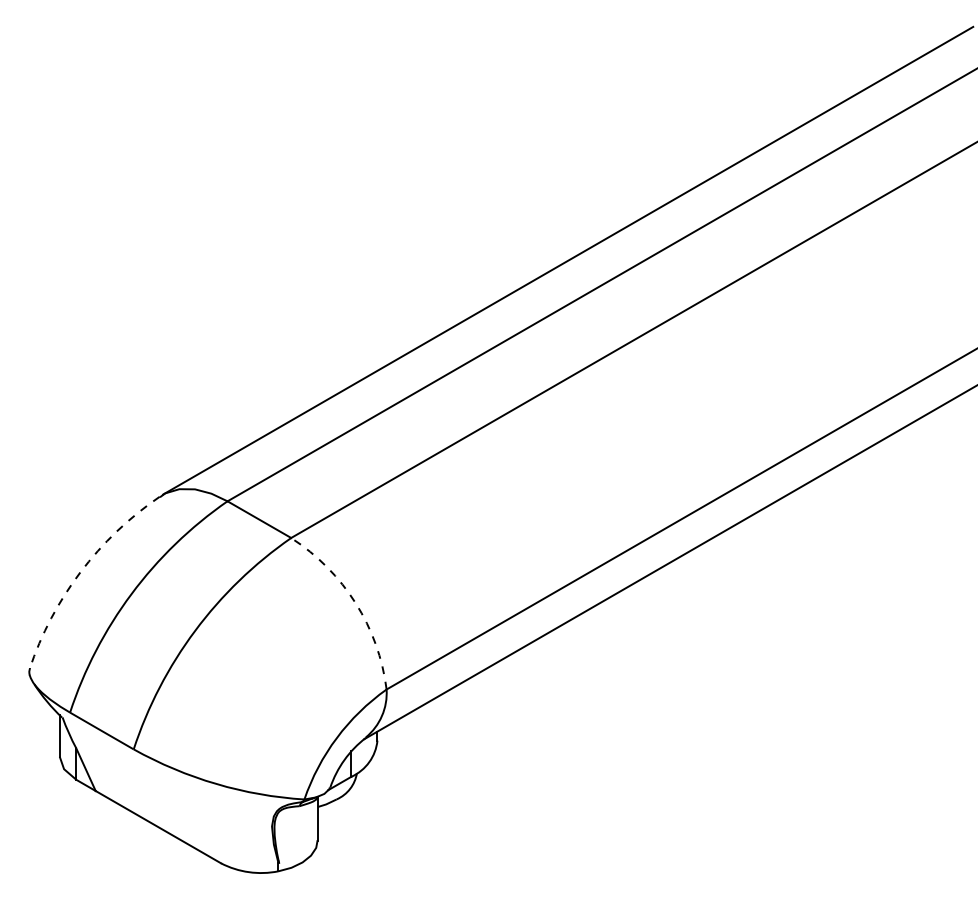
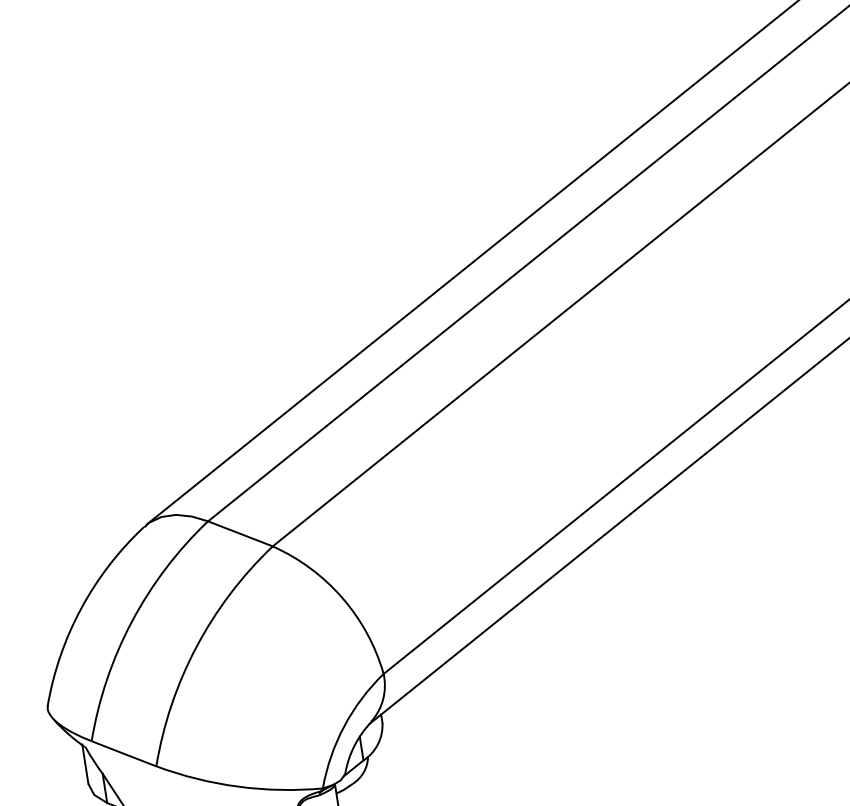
arc: (80, 572) -> (81, 609), dashed -> solid
arc: (355, 603) -> (342, 598), dashed -> solid

